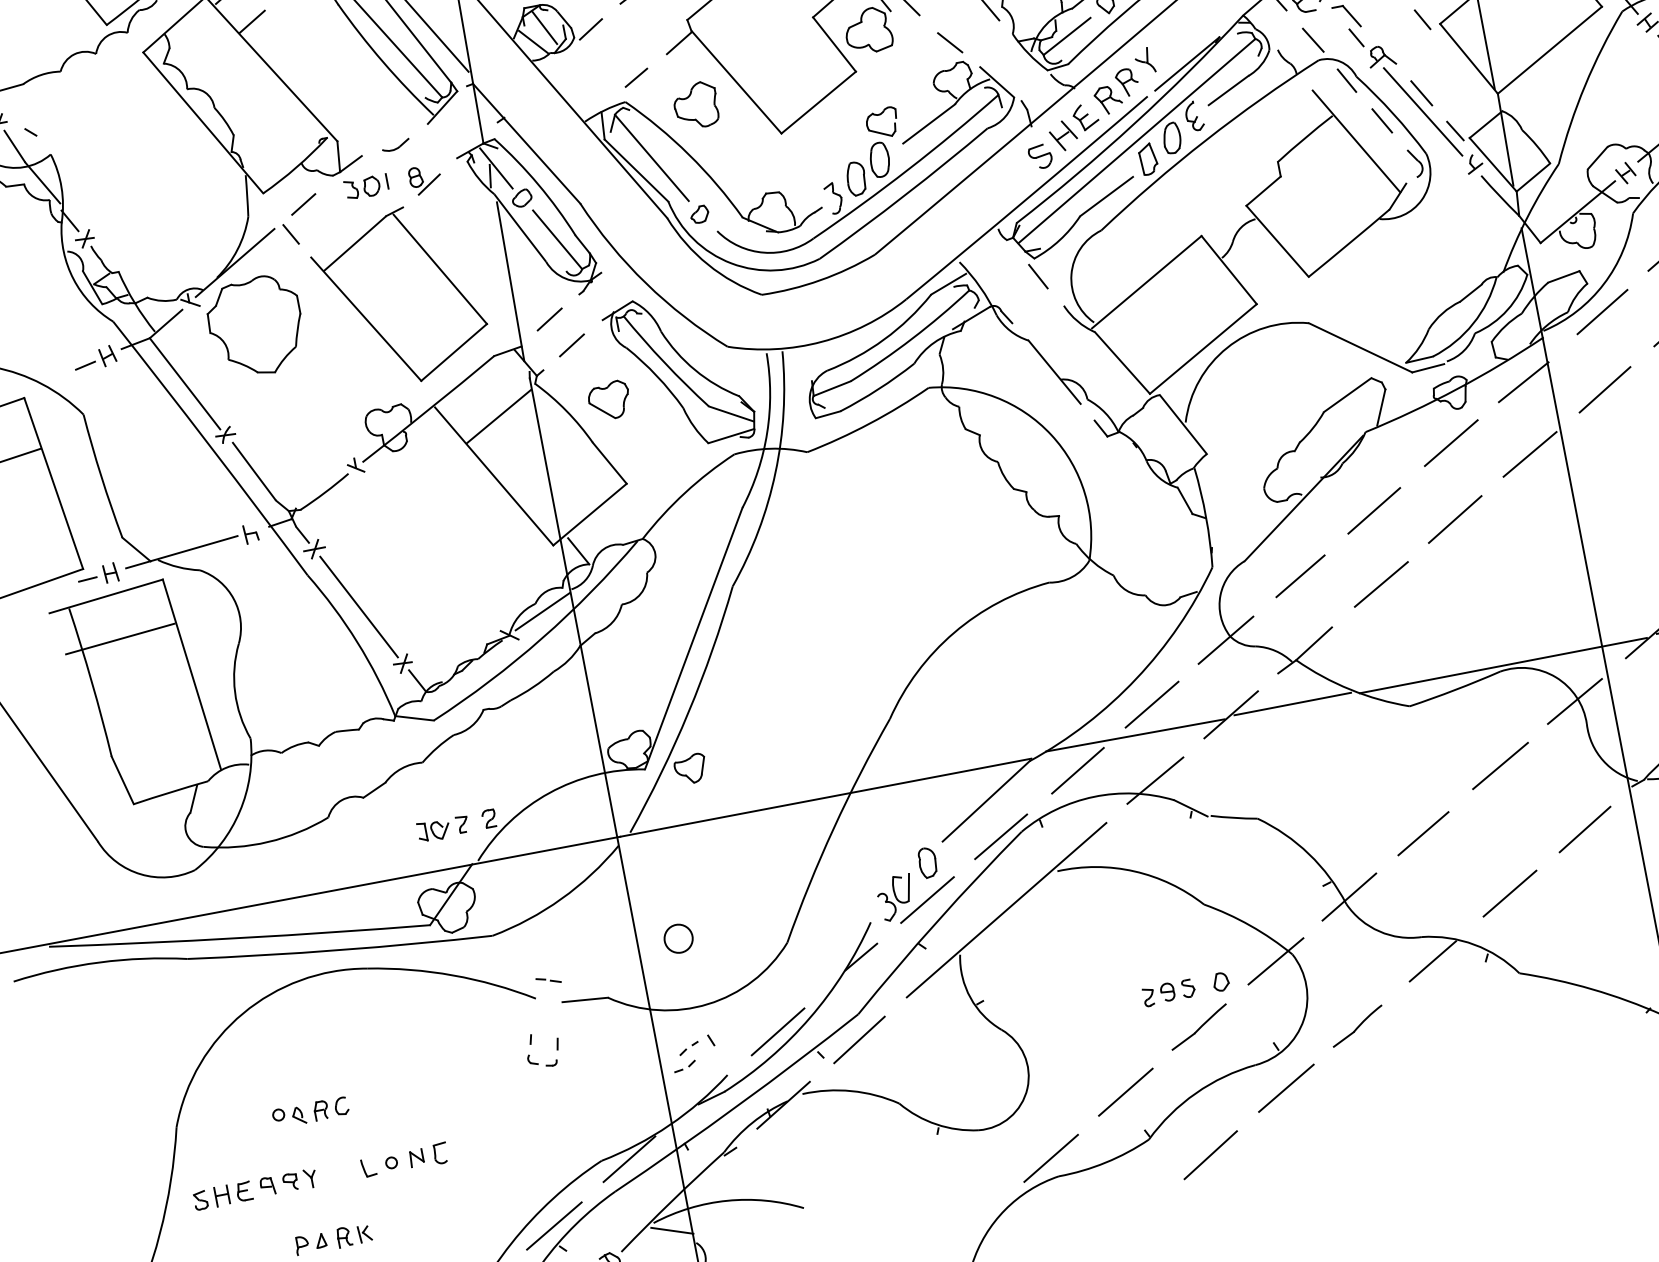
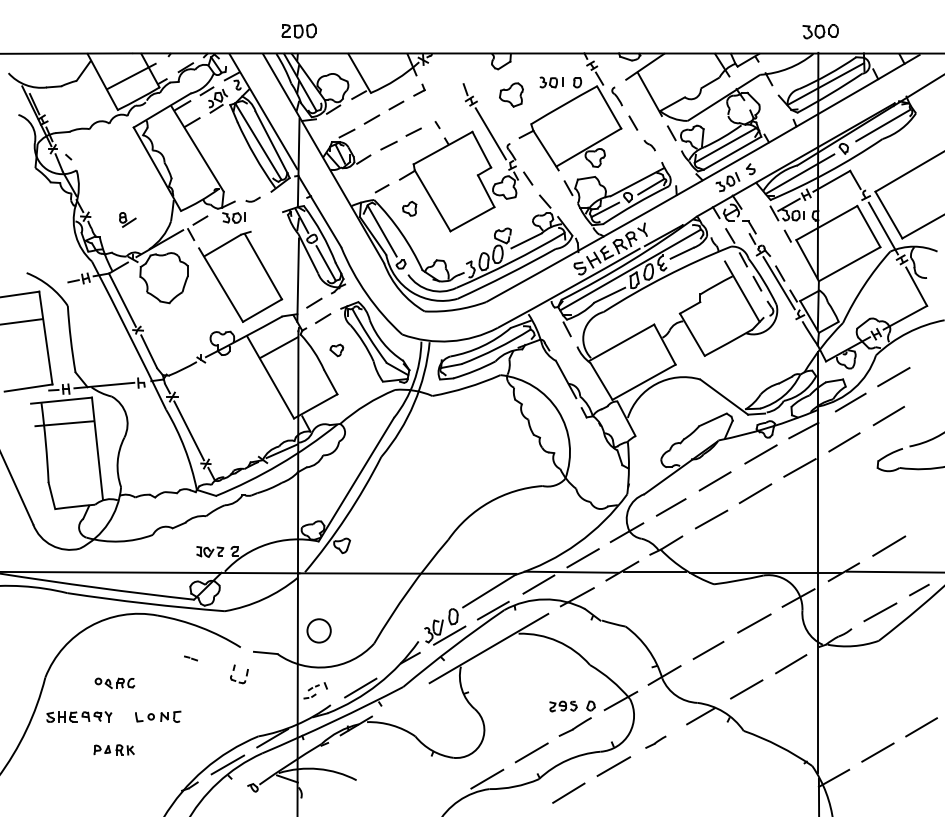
part: (695, 105) -> (409, 208), size x0.6
part: (424, 179) -> (127, 219), moved
part: (608, 401) -> (336, 350), size x0.6
circle: (678, 937) -> (319, 630), size x1.6
line: (547, 980) -> (190, 658), moved
part: (1356, 1027) -> (655, 742), size x0.7
line: (859, 1038) -> (401, 699), removed

